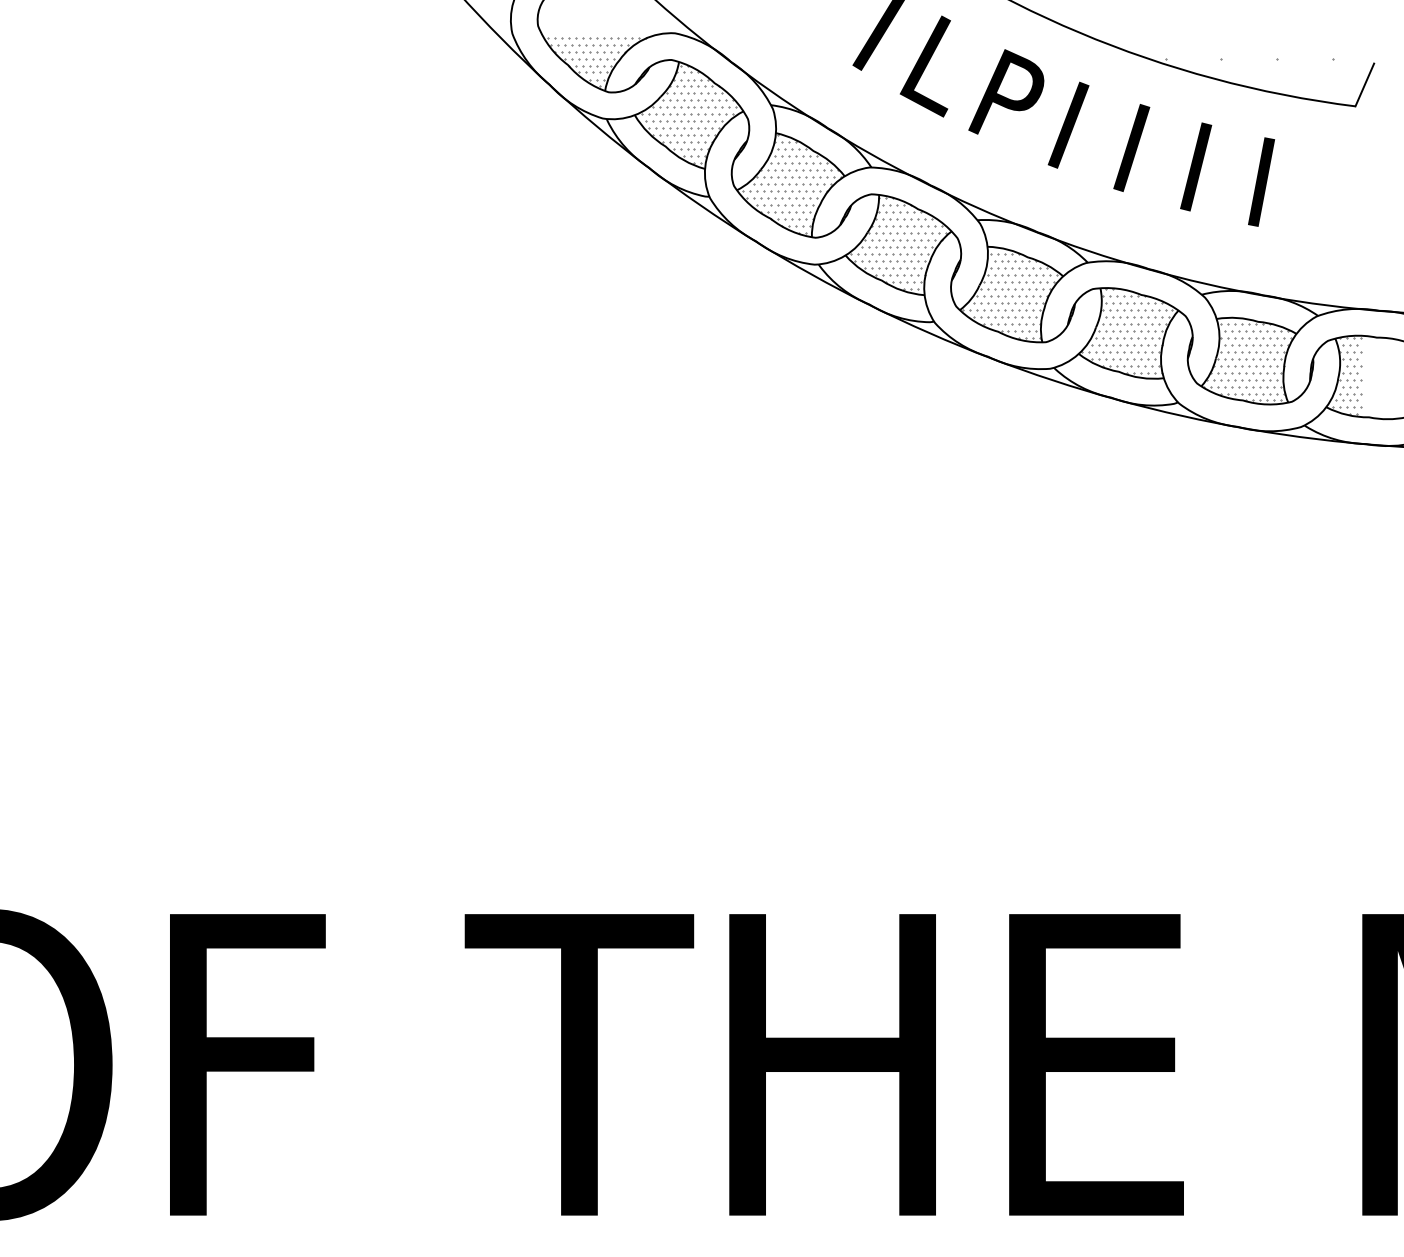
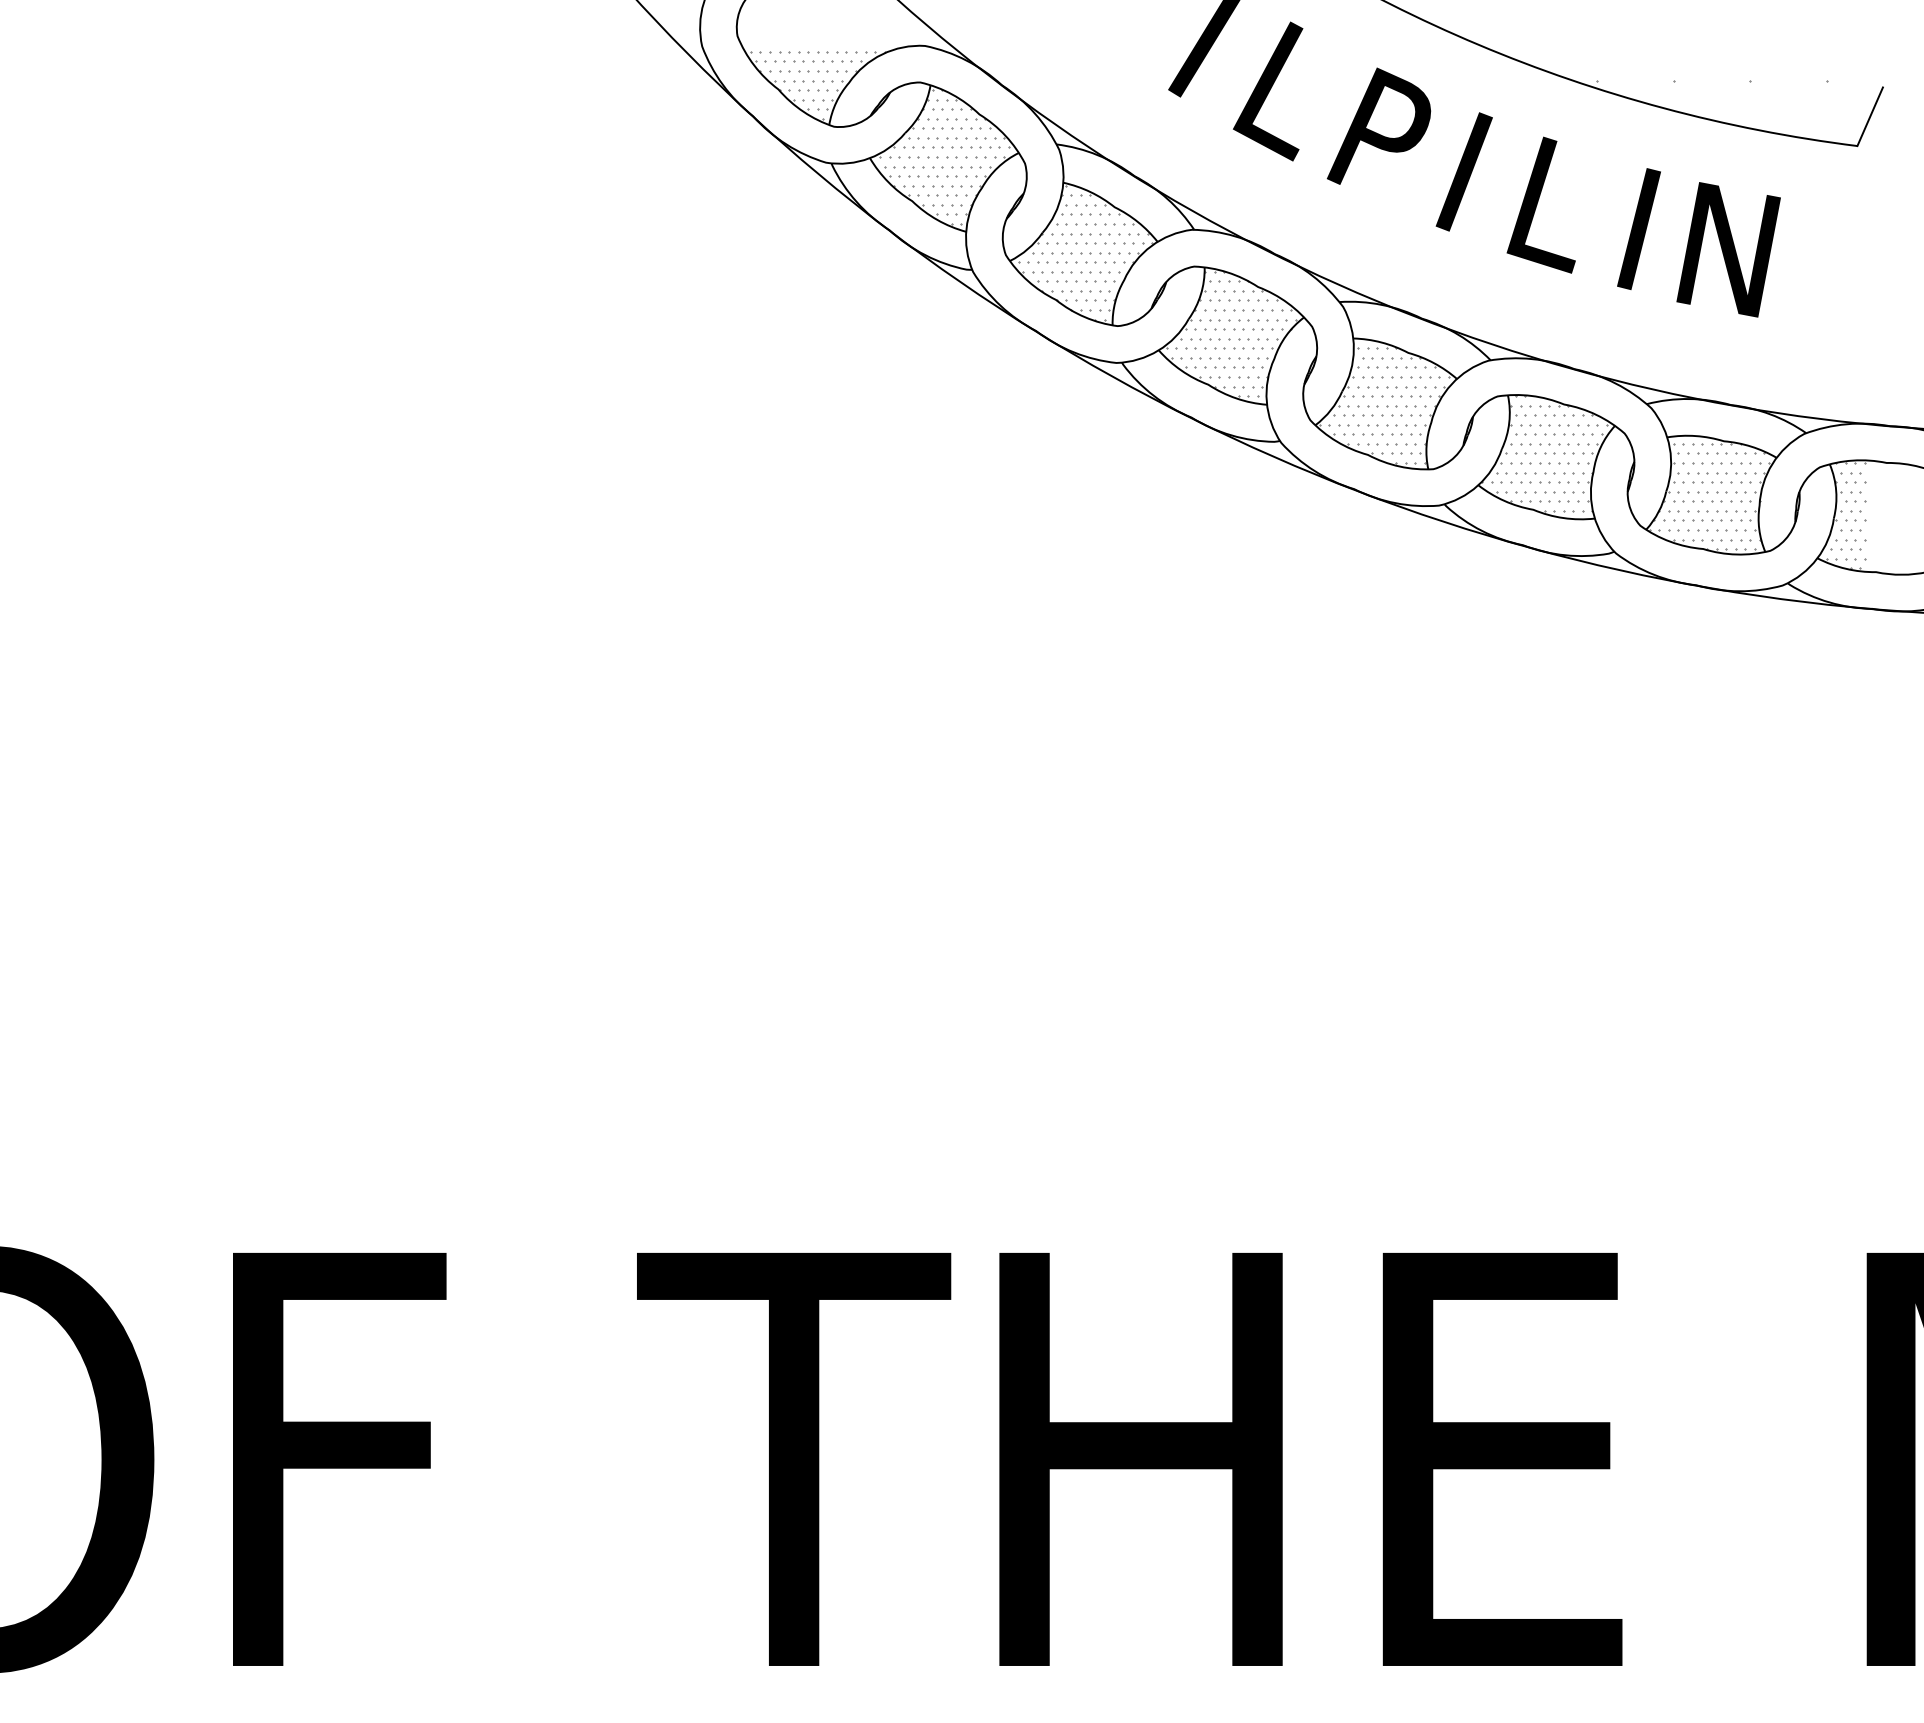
text: (1124, 149) -> (1541, 204), I -> L
text: (1261, 181) -> (1728, 249), I -> N

